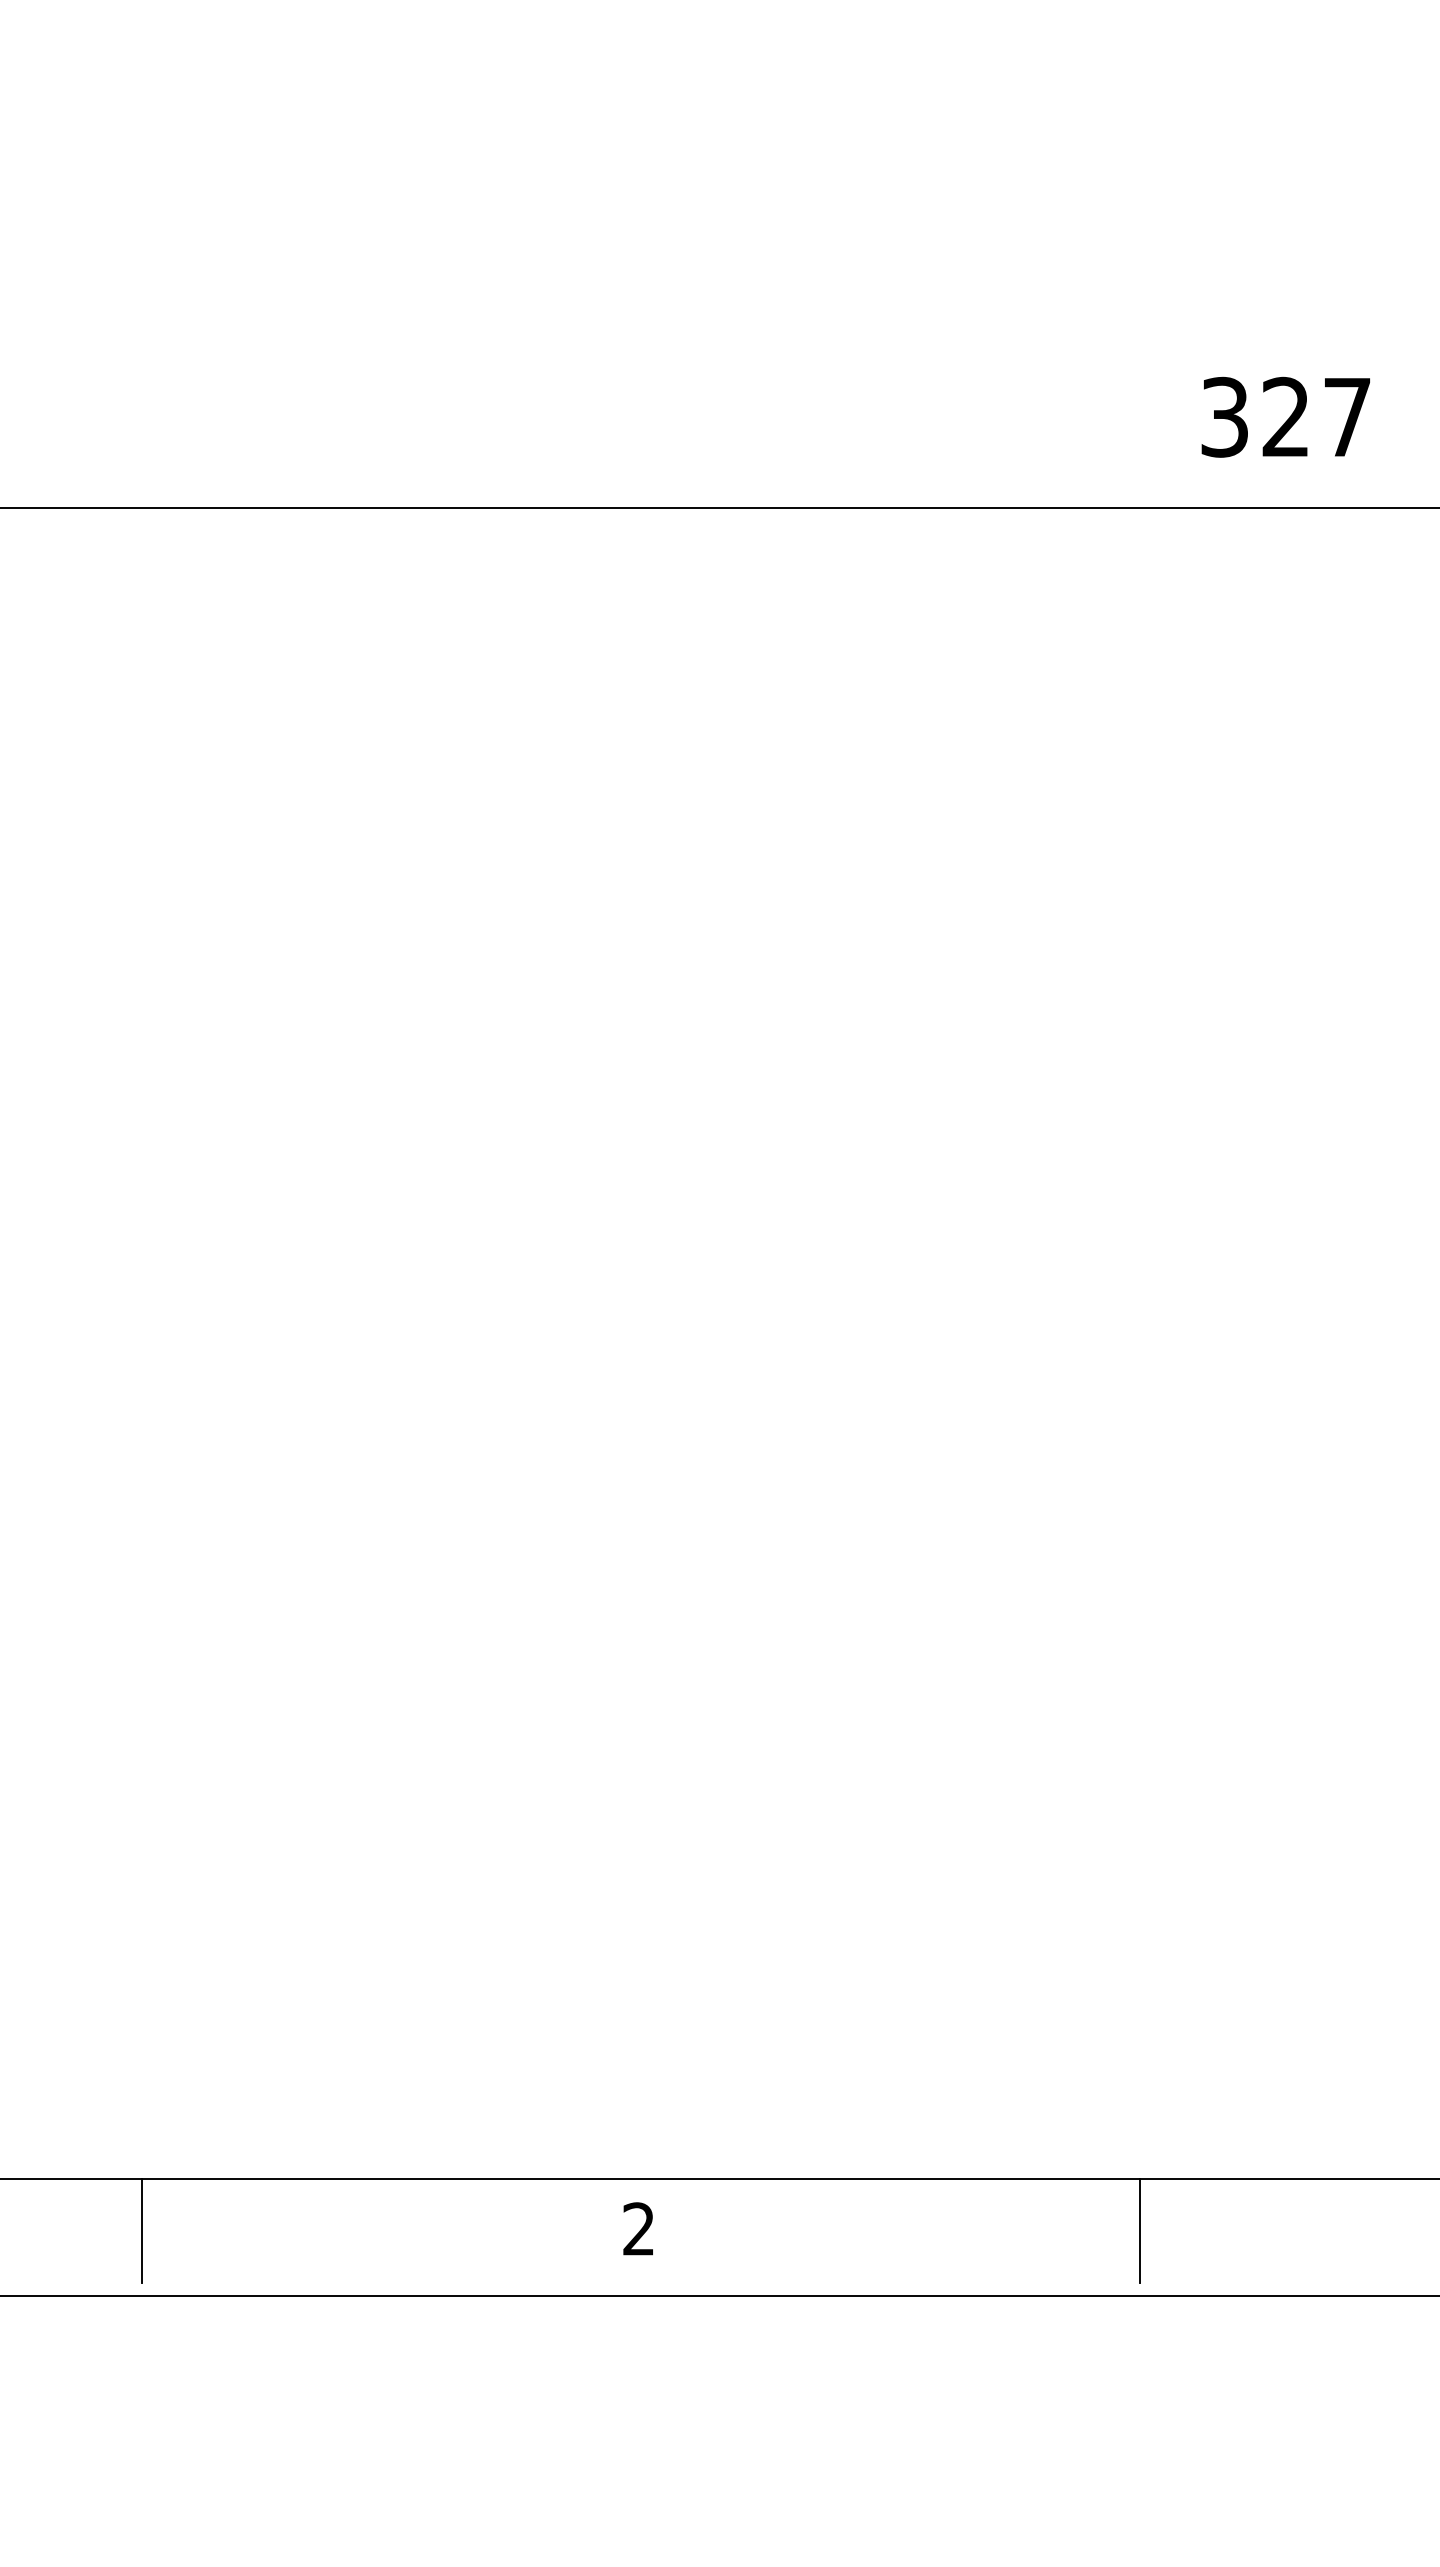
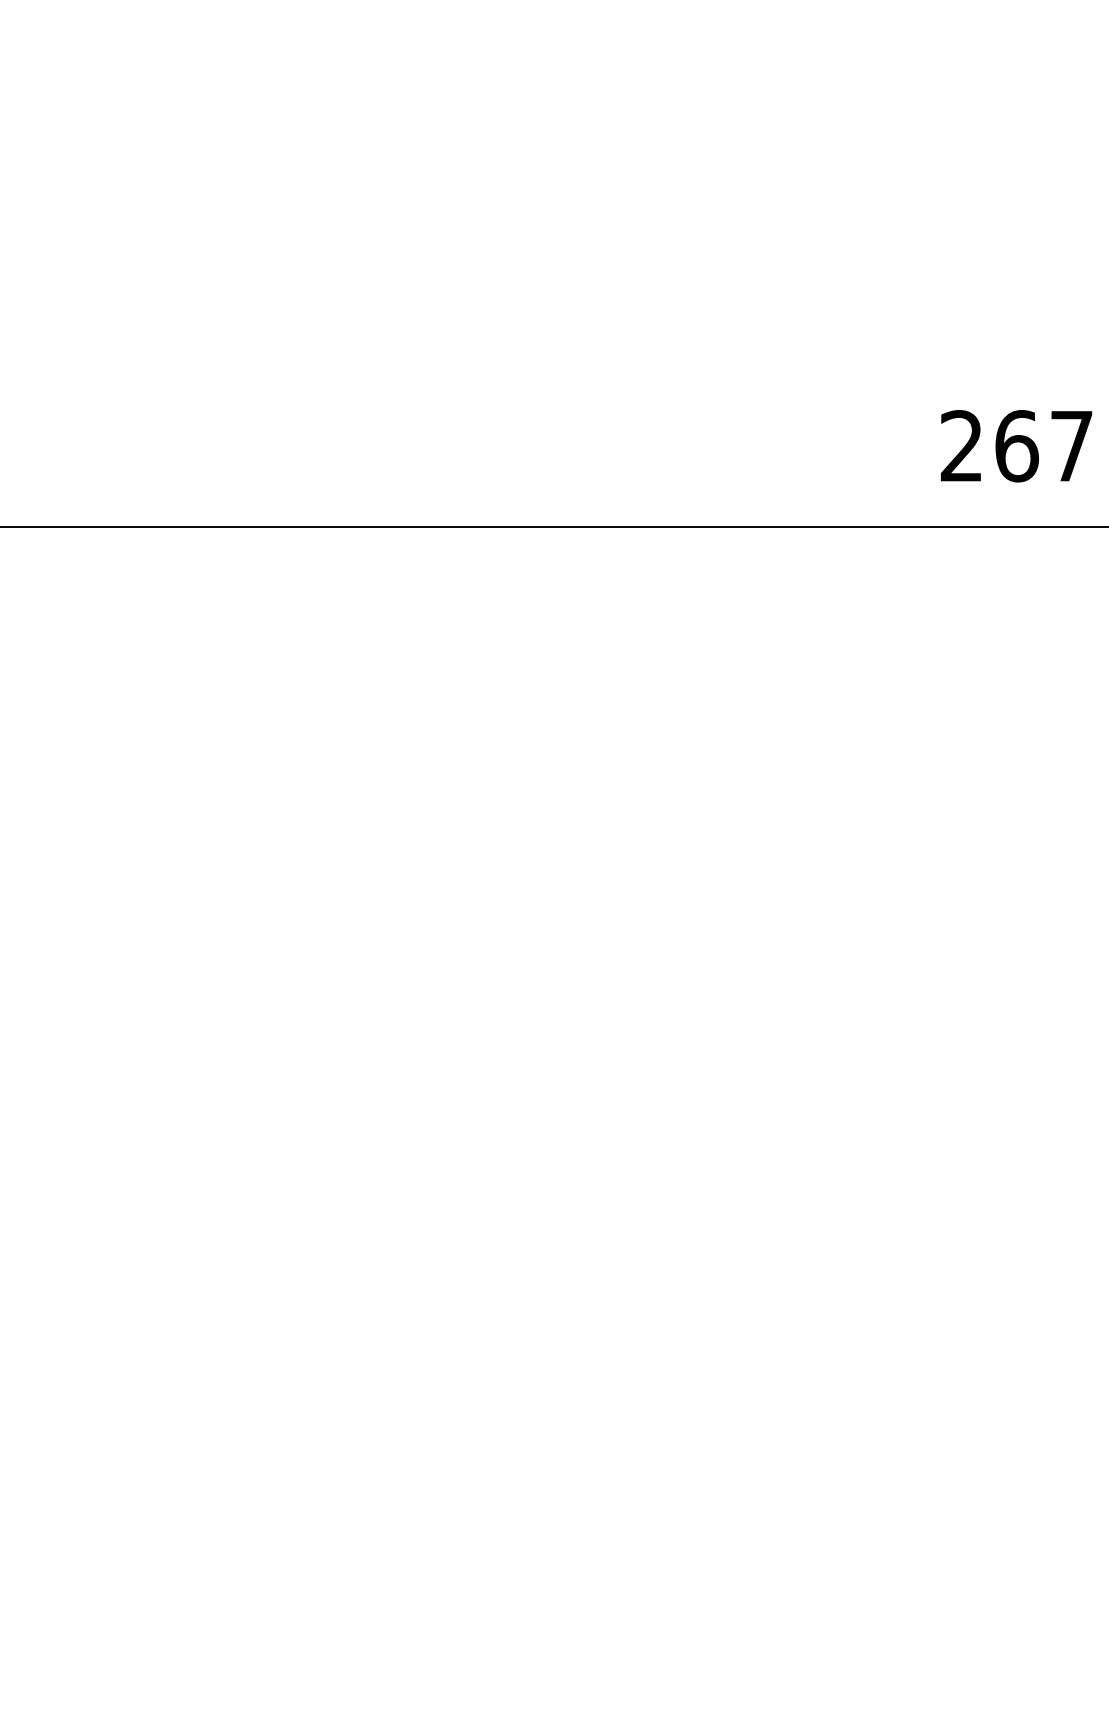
text: (1255, 416) -> (989, 445), 327 -> 267

